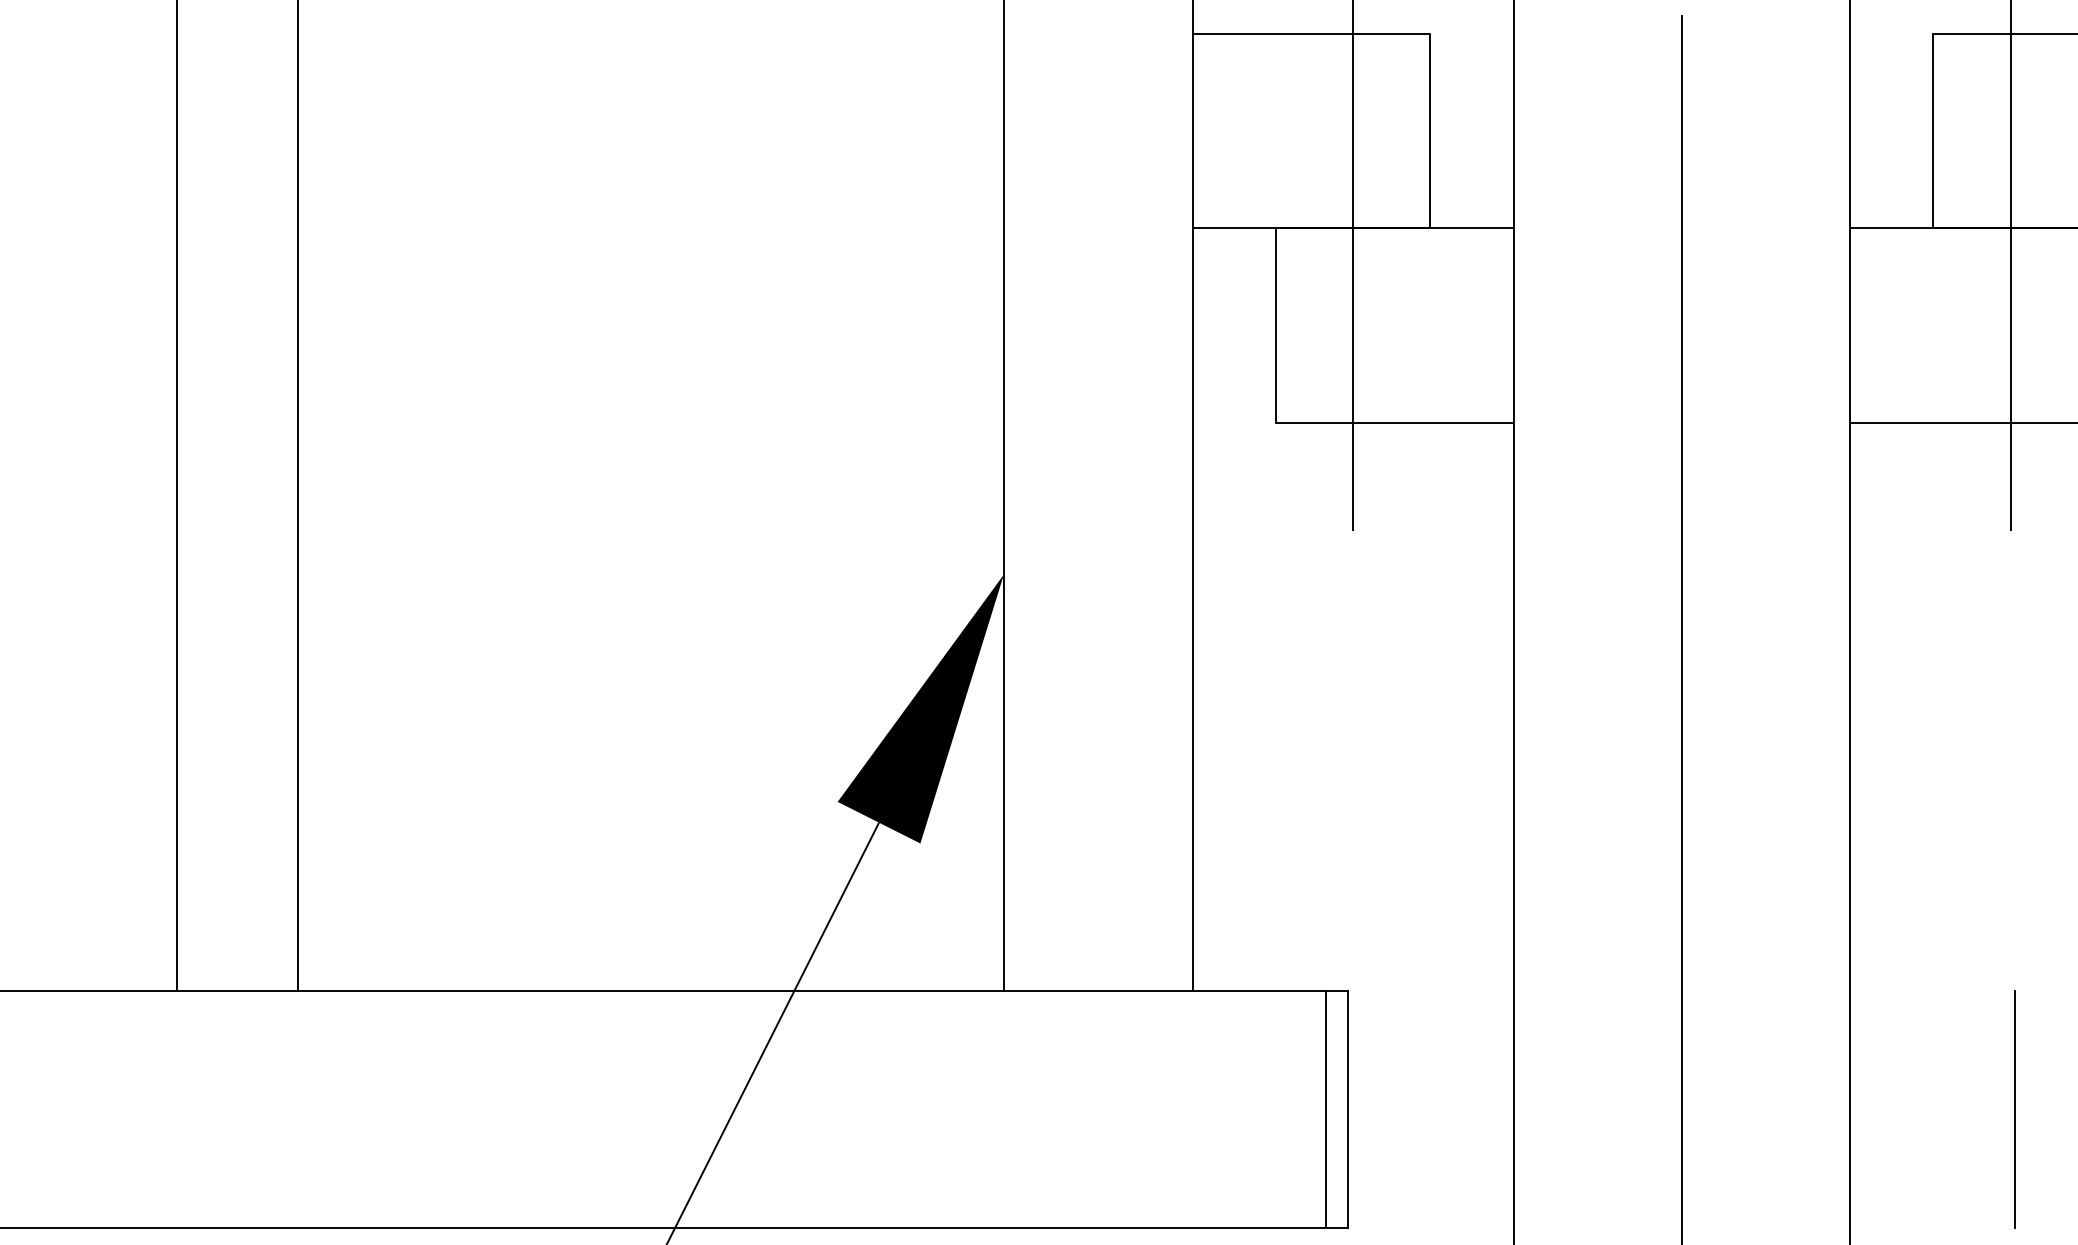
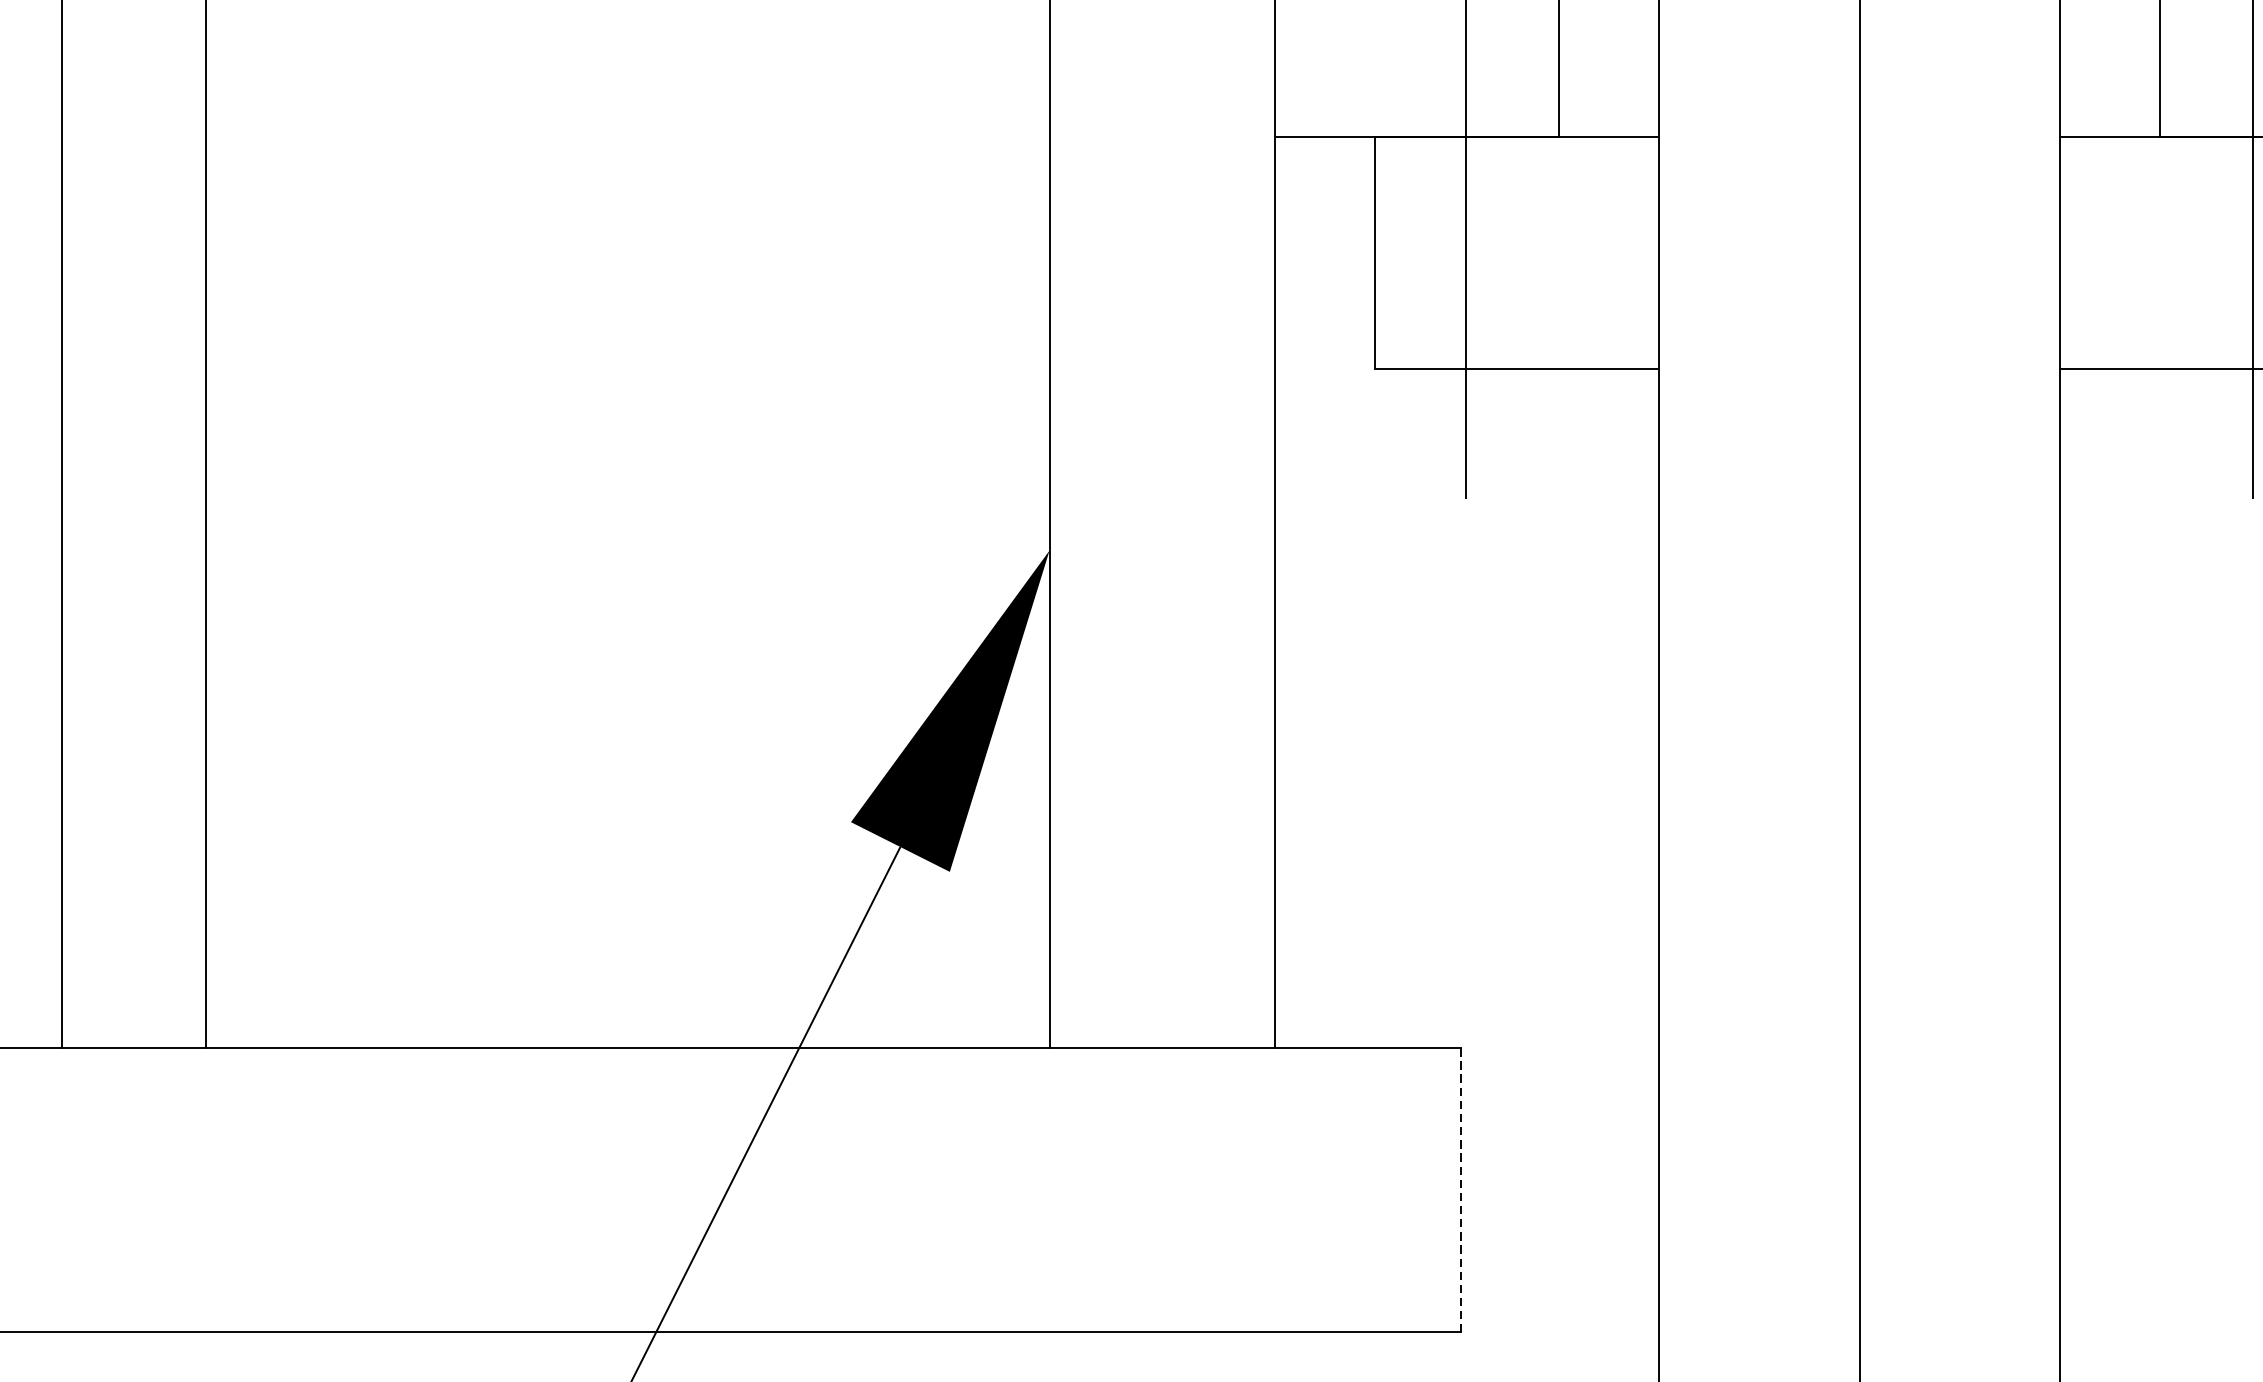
line: (1326, 1109) -> (1435, 1189), removed
line: (1348, 1109) -> (1461, 1189), solid -> dashed
line: (2014, 1109) -> (2257, 1189), removed

